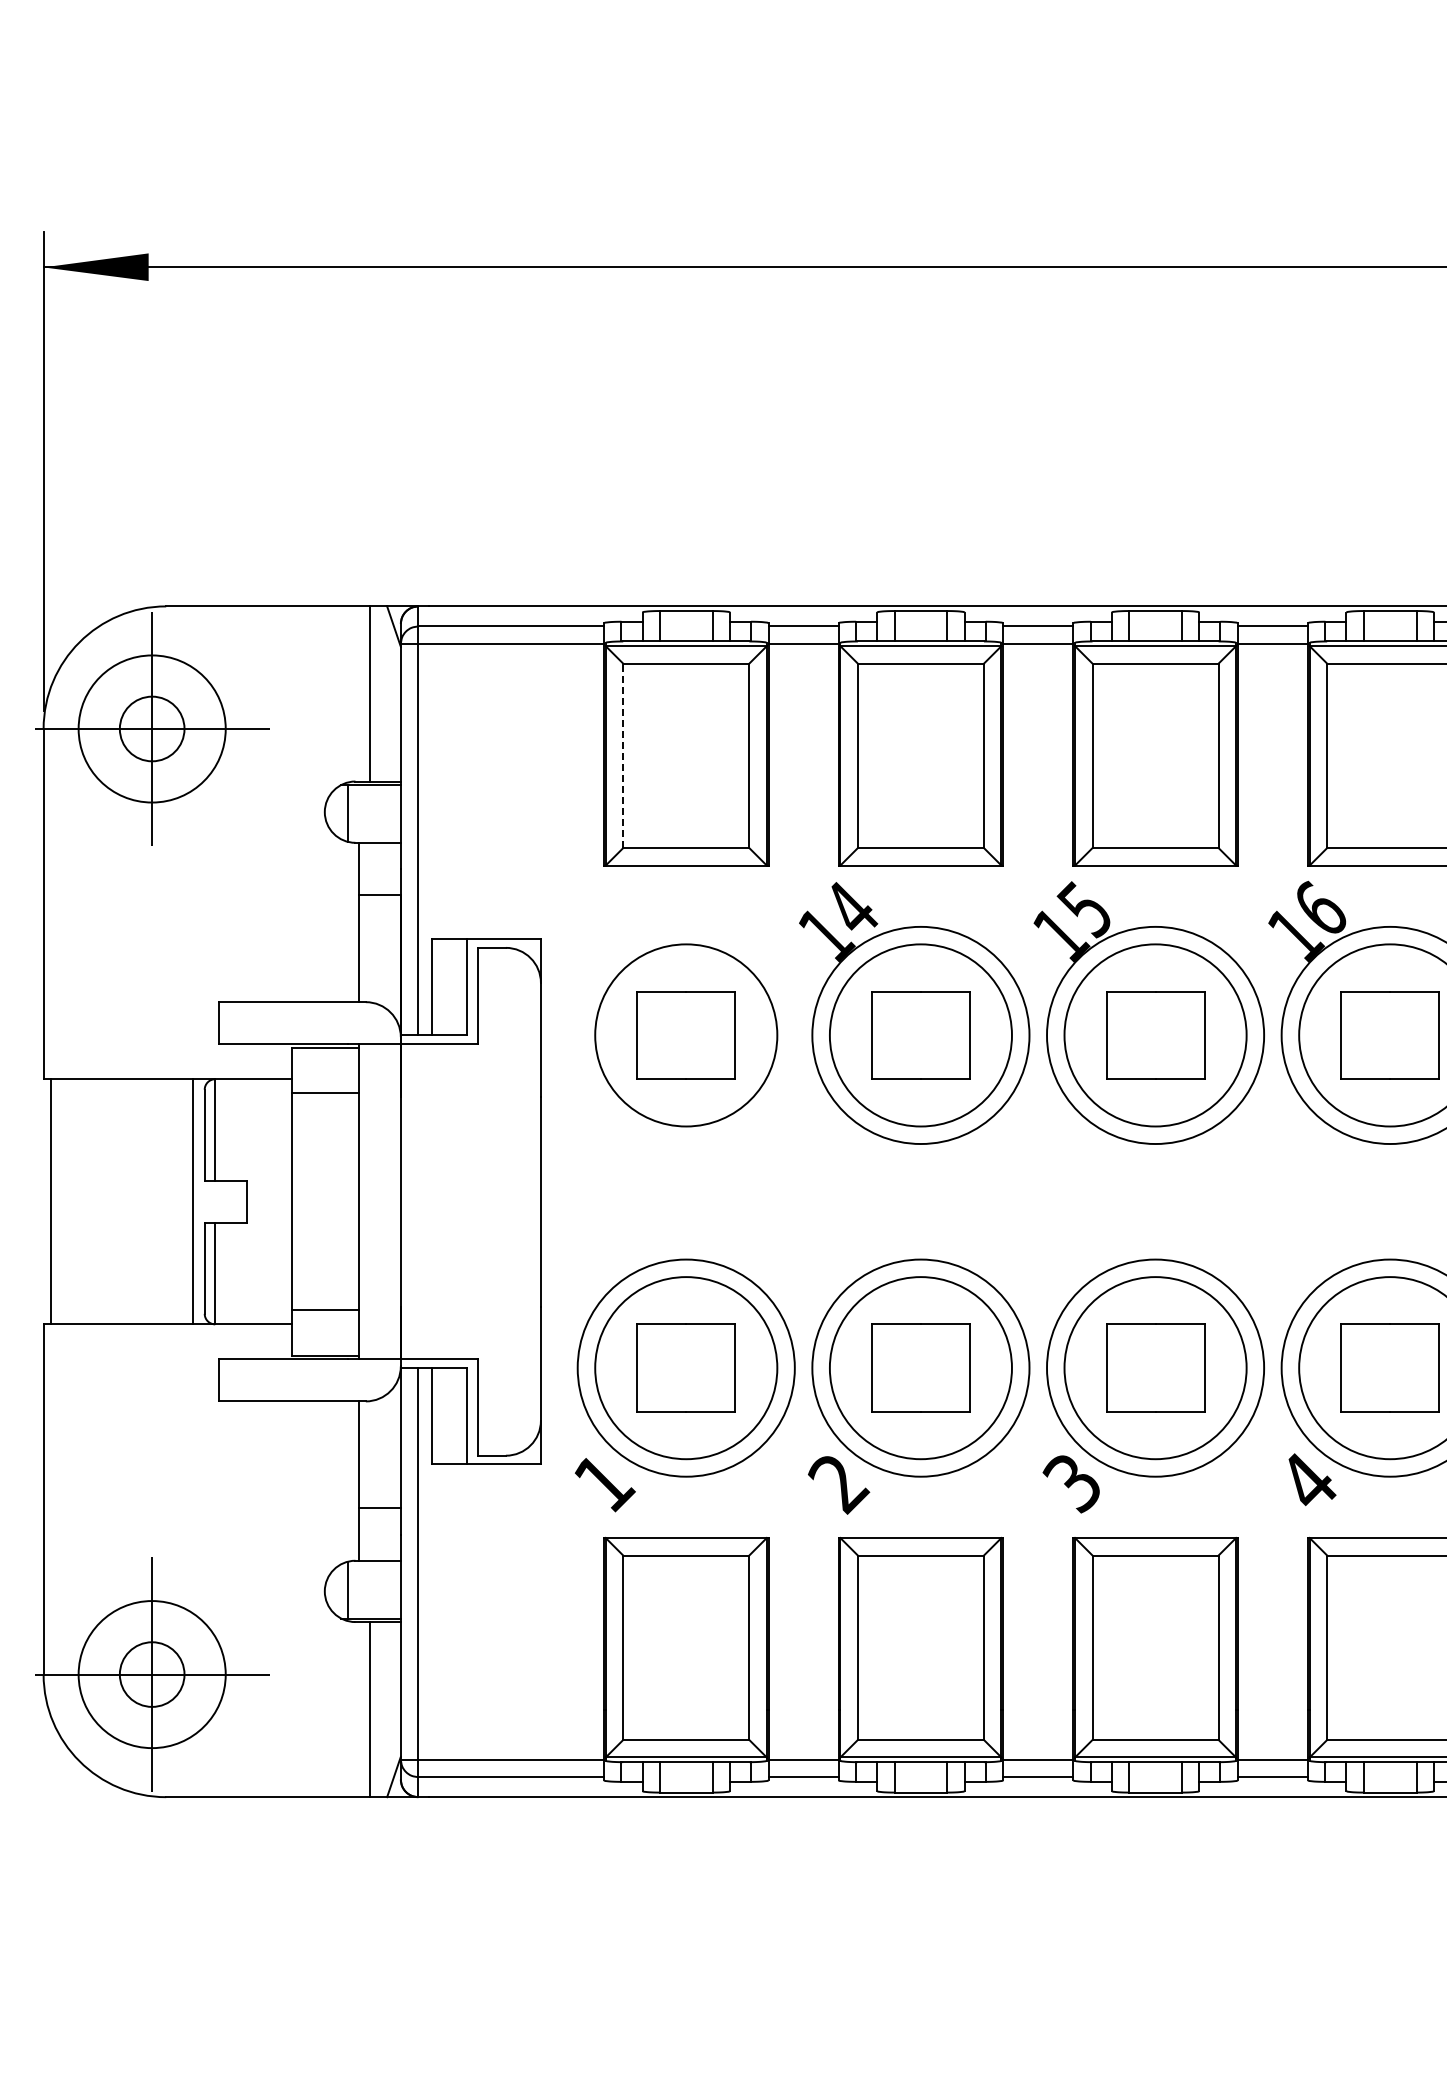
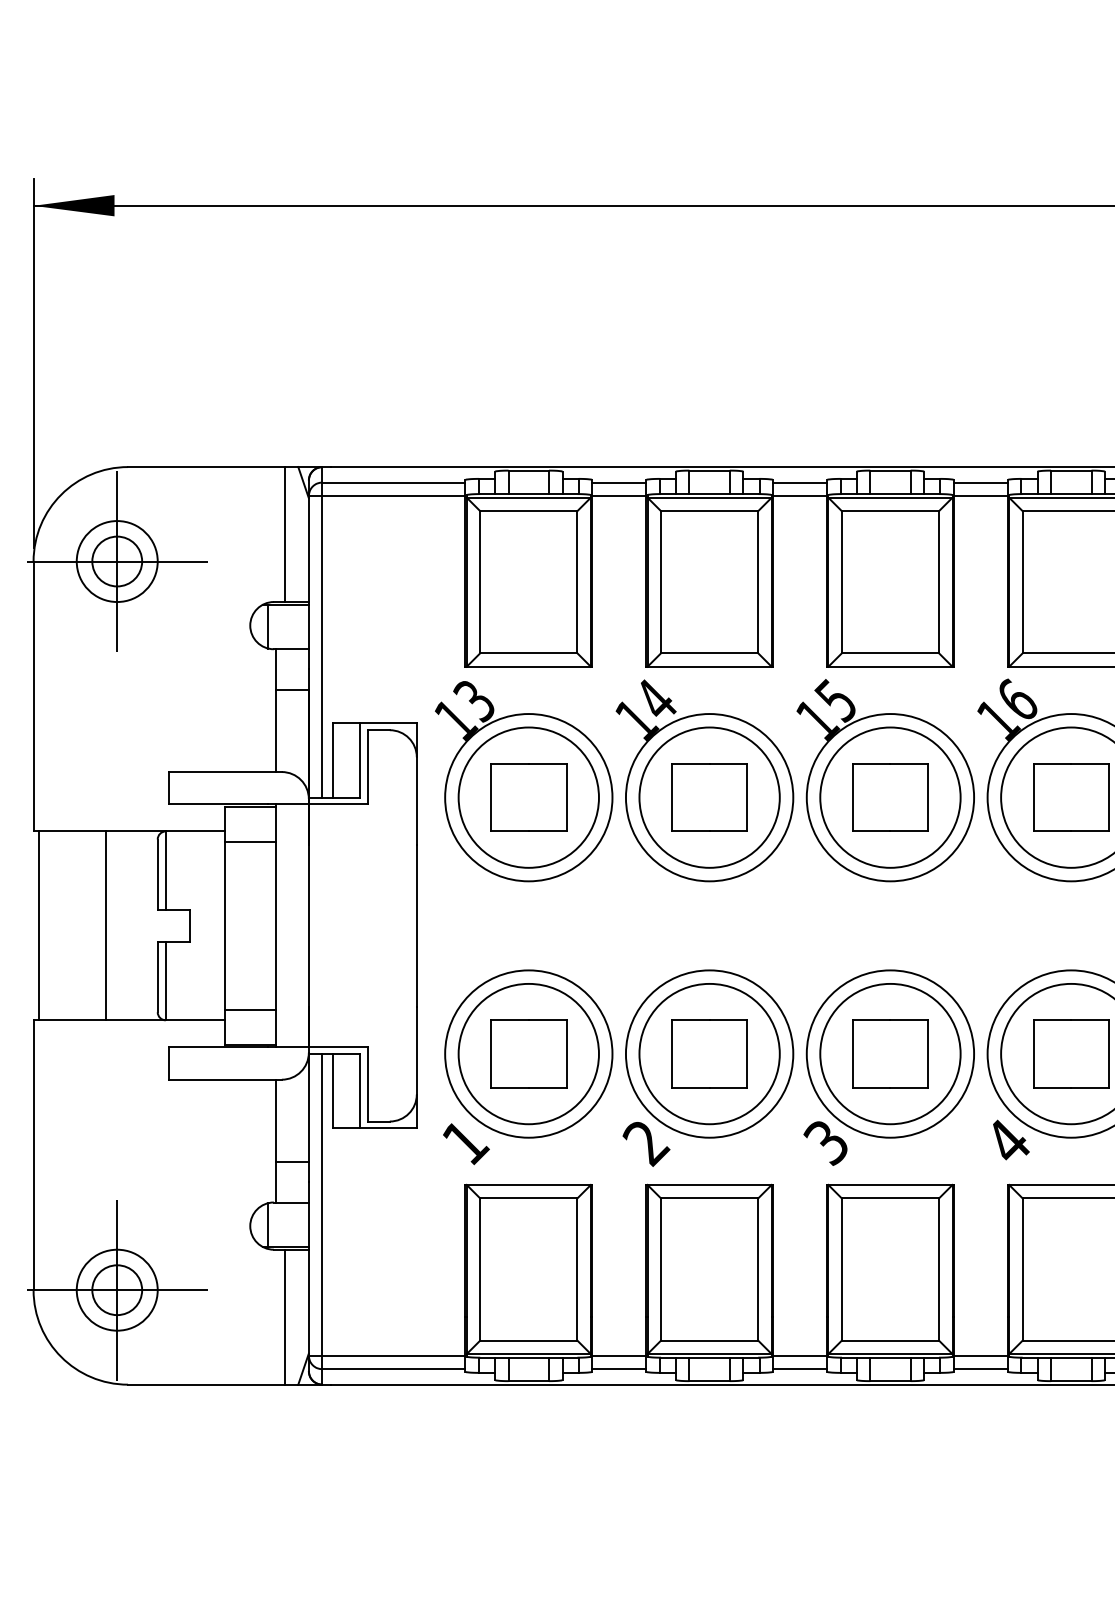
circle: (151, 728) -> (116, 561), size x0.71
line: (623, 755) -> (480, 581), dashed -> solid
part: (679, 1014) -> (523, 781), added
line: (193, 1201) -> (106, 925), moved
circle: (151, 1674) -> (116, 1290), size x0.71

